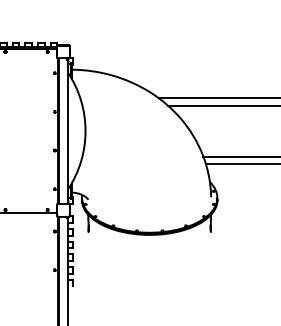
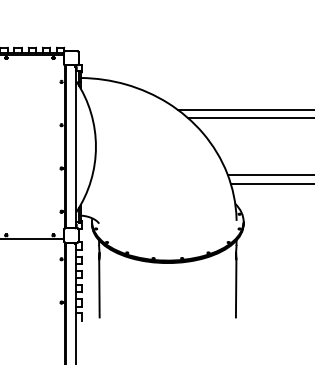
line: (88, 256) -> (99, 287), added
line: (210, 256) -> (235, 287), added

